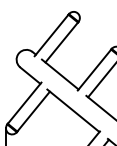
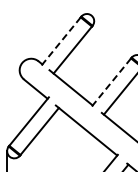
line: (51, 35) -> (60, 41), solid -> dashed
line: (94, 70) -> (111, 82), solid -> dashed

